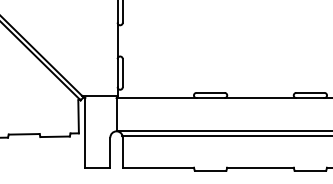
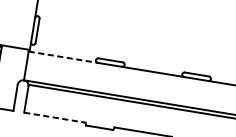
line: (156, 98) -> (63, 57), solid -> dashed
line: (158, 167) -> (55, 117), solid -> dashed

